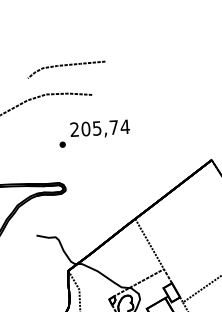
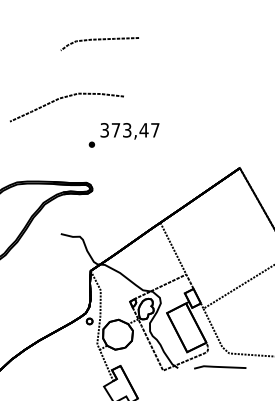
curve: (66, 66) -> (99, 40), moved
text: (99, 128) -> (129, 130), 205,74 -> 373,47

